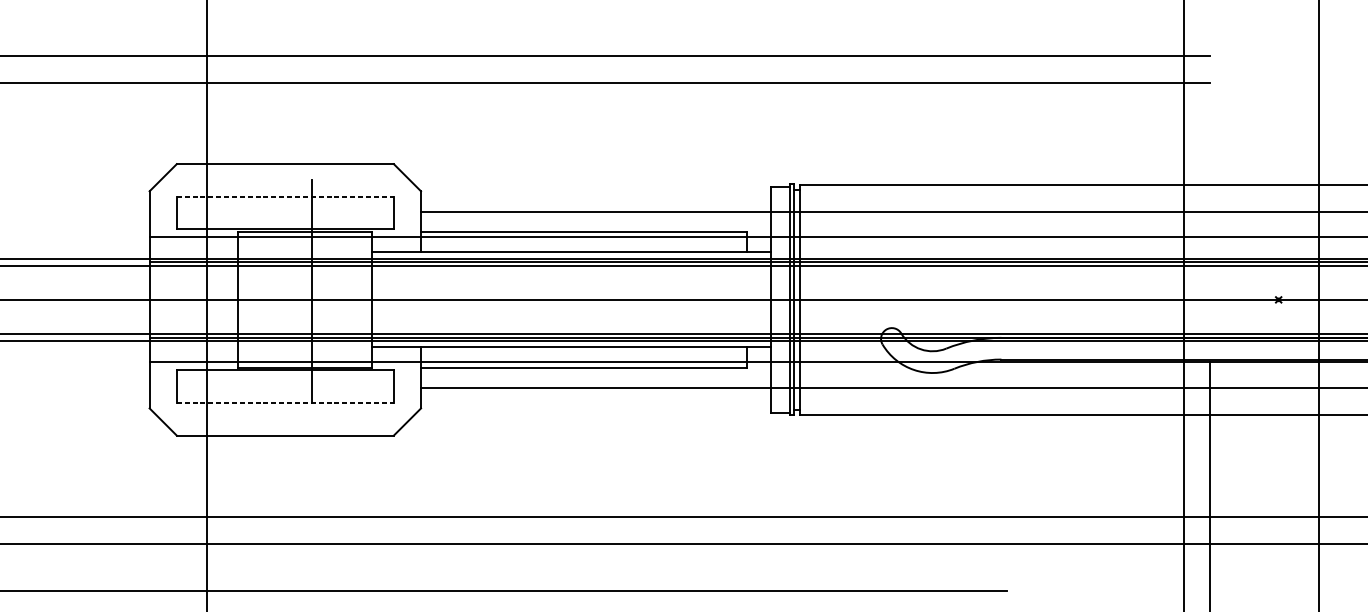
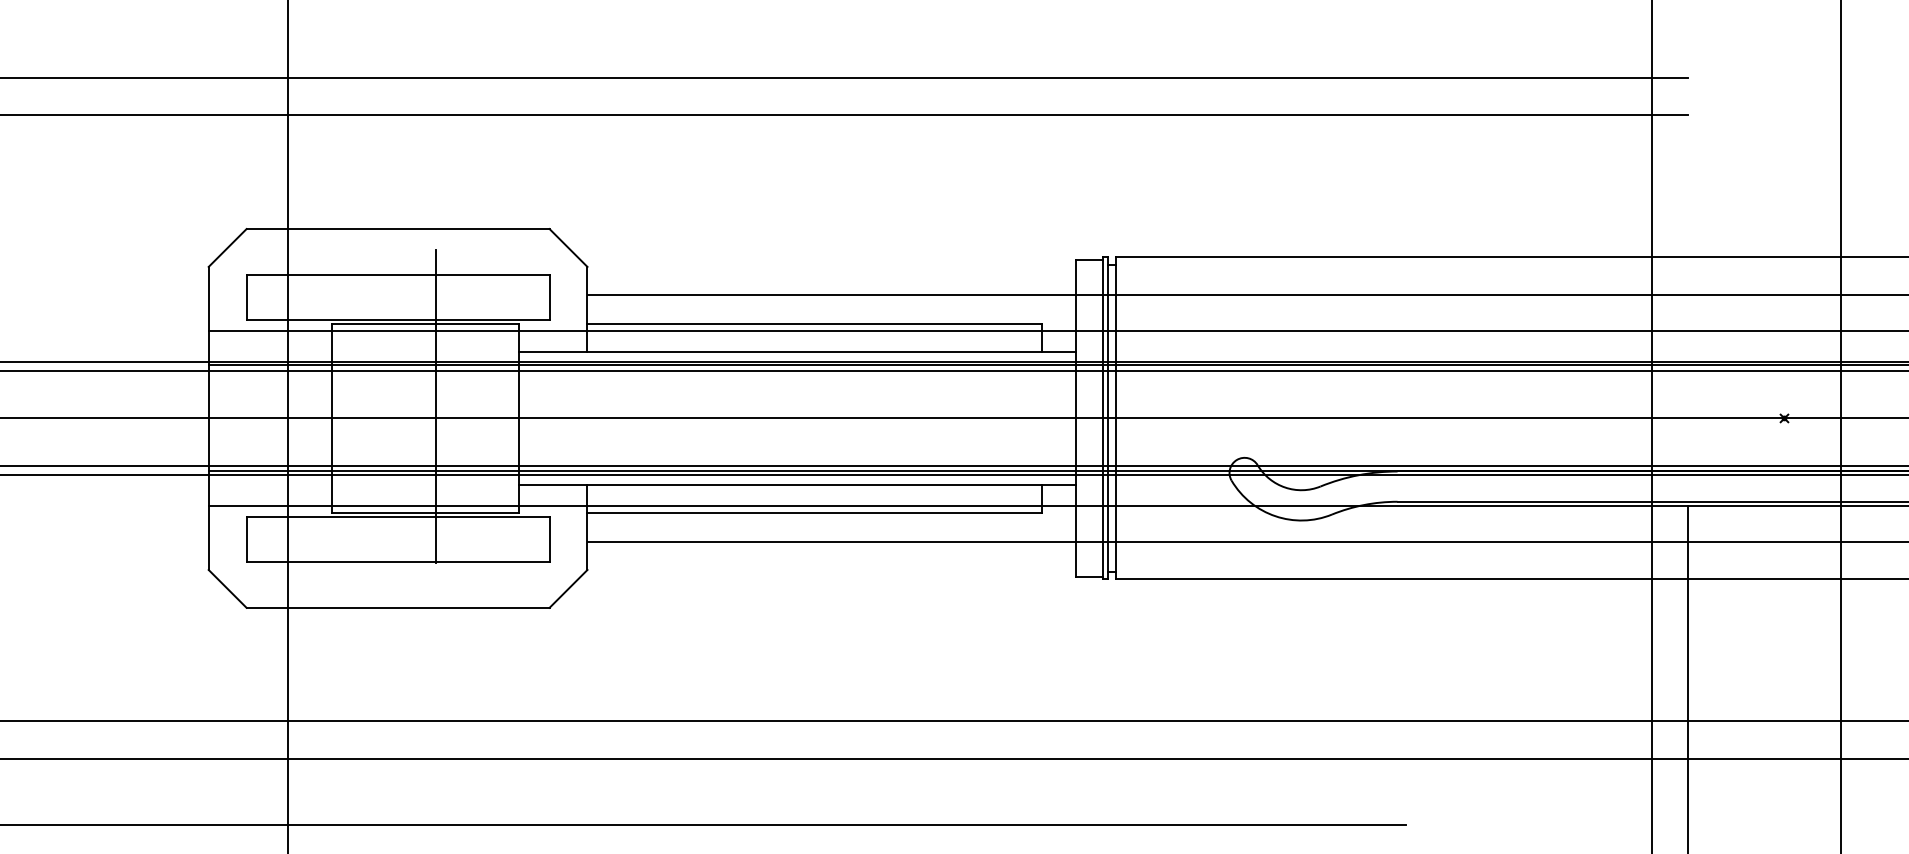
line: (285, 196) -> (398, 274), dashed -> solid
line: (285, 403) -> (398, 562), dashed -> solid

